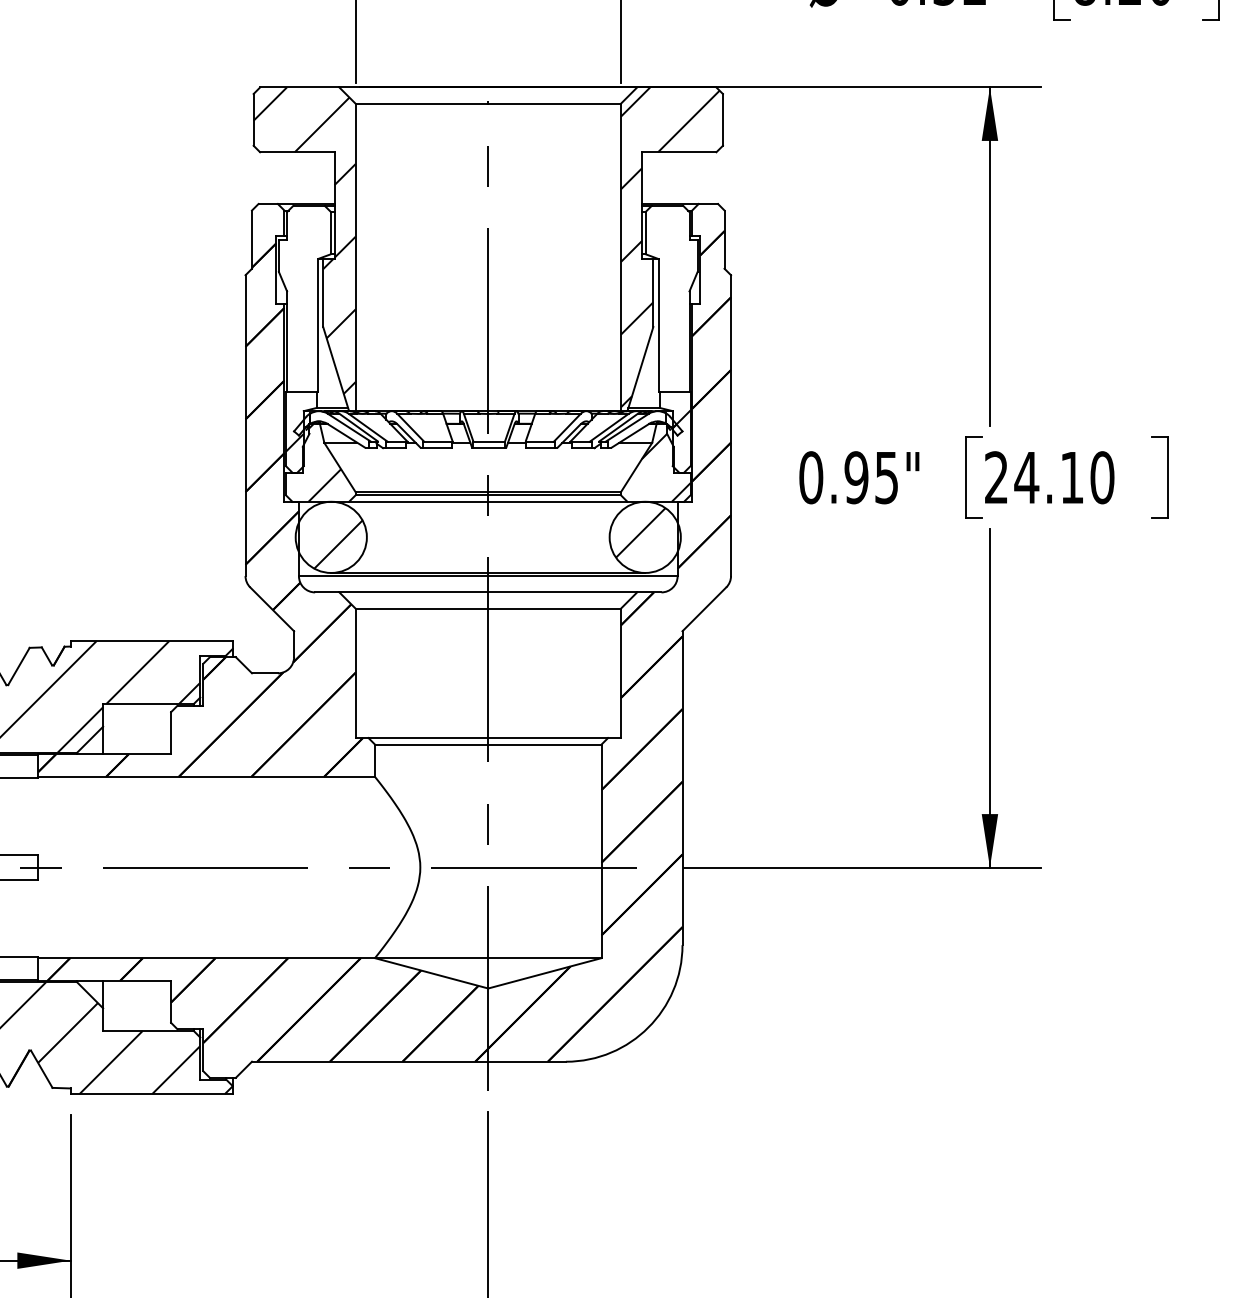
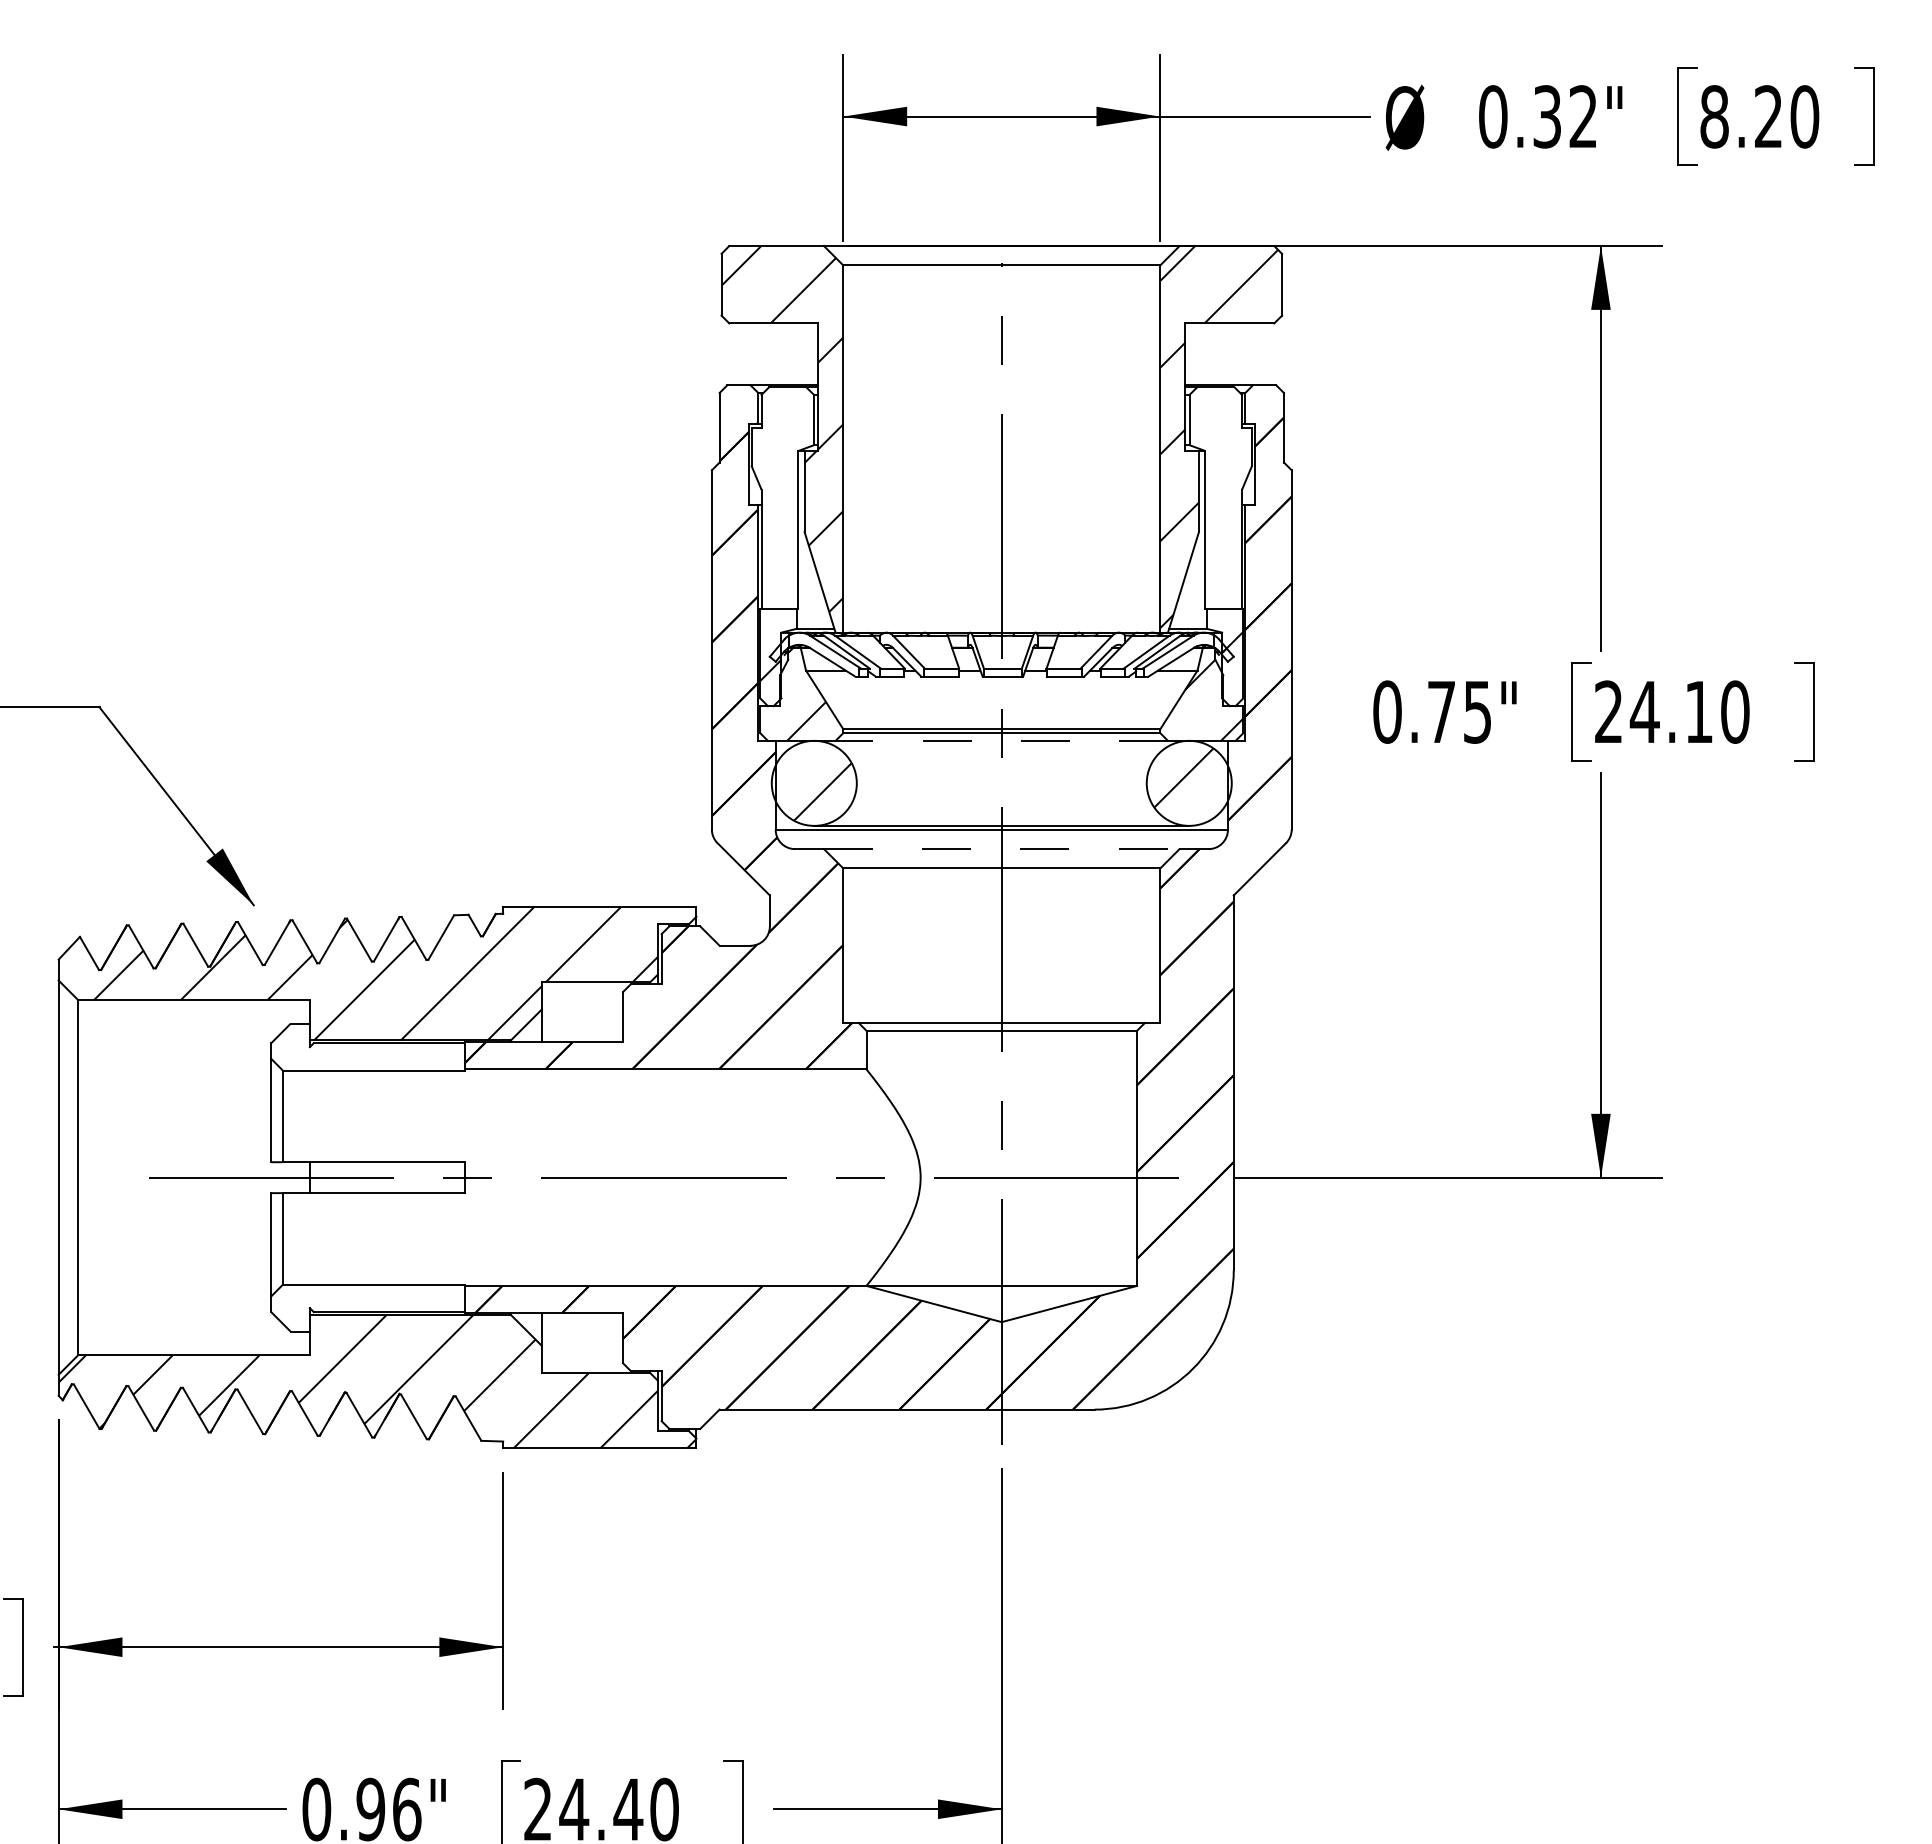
text: (856, 477) -> (1441, 711), 0.95" -> 0.75"
line: (488, 501) -> (1001, 740), solid -> dashed
line: (488, 592) -> (1001, 849), solid -> dashed

